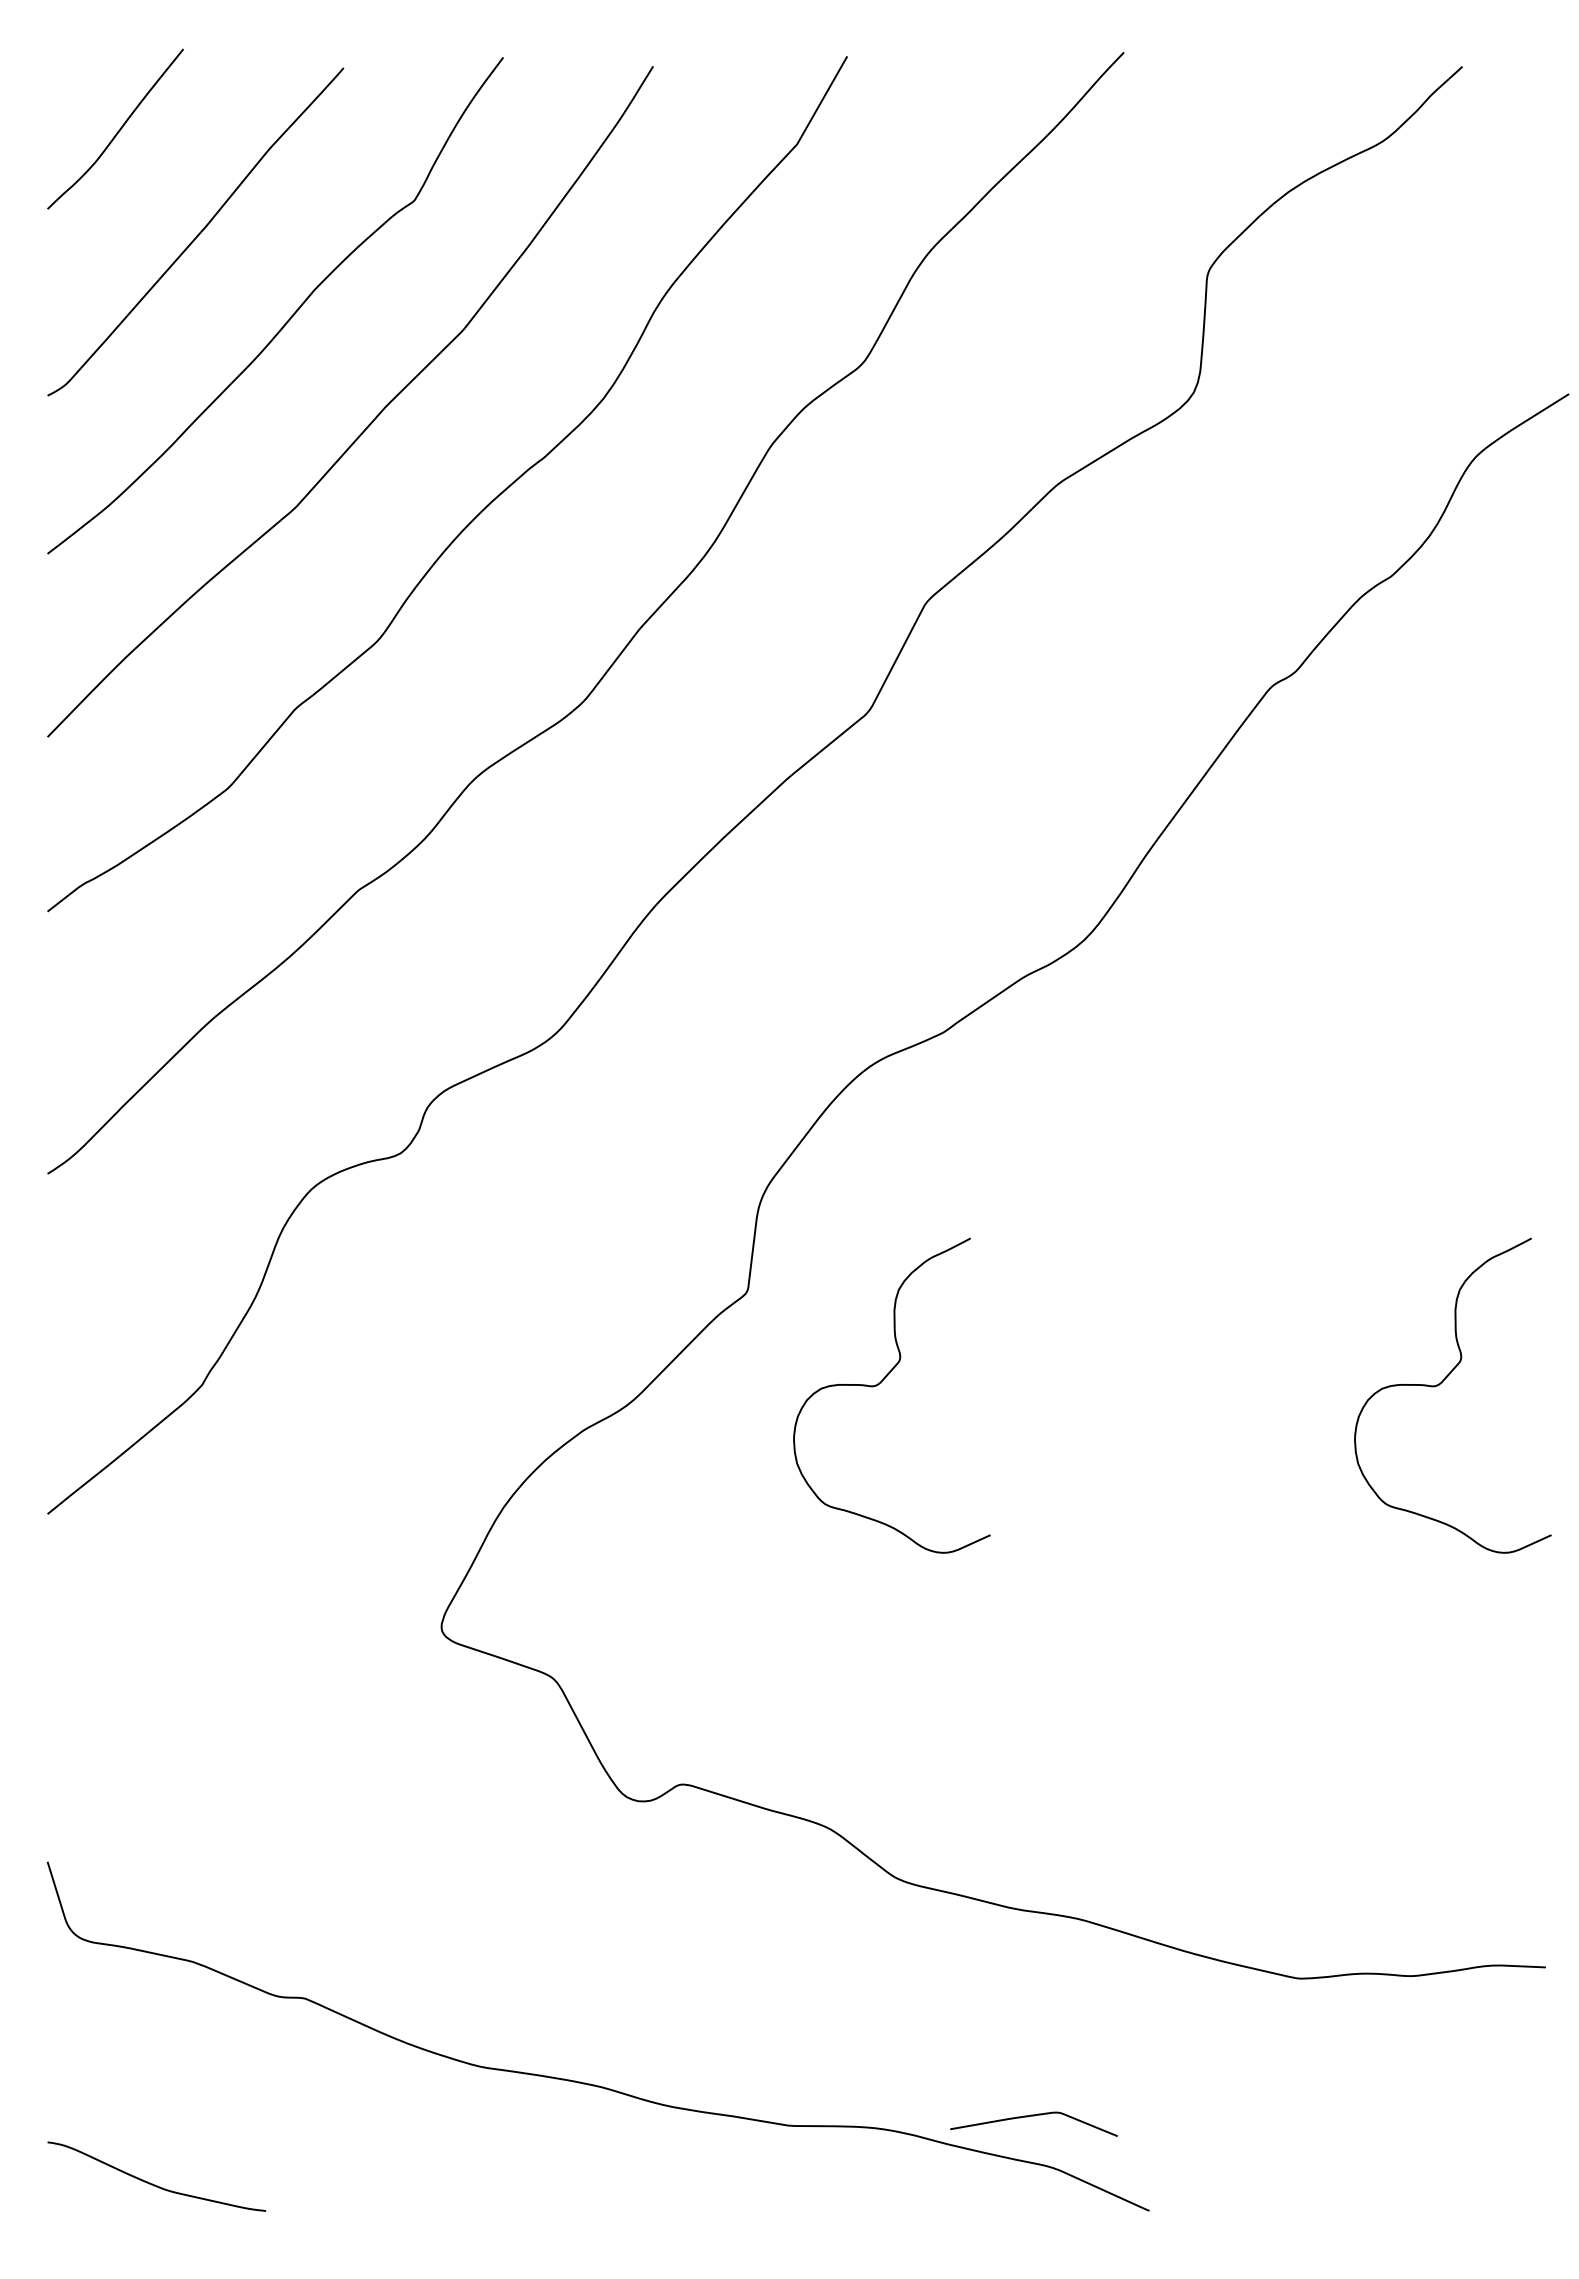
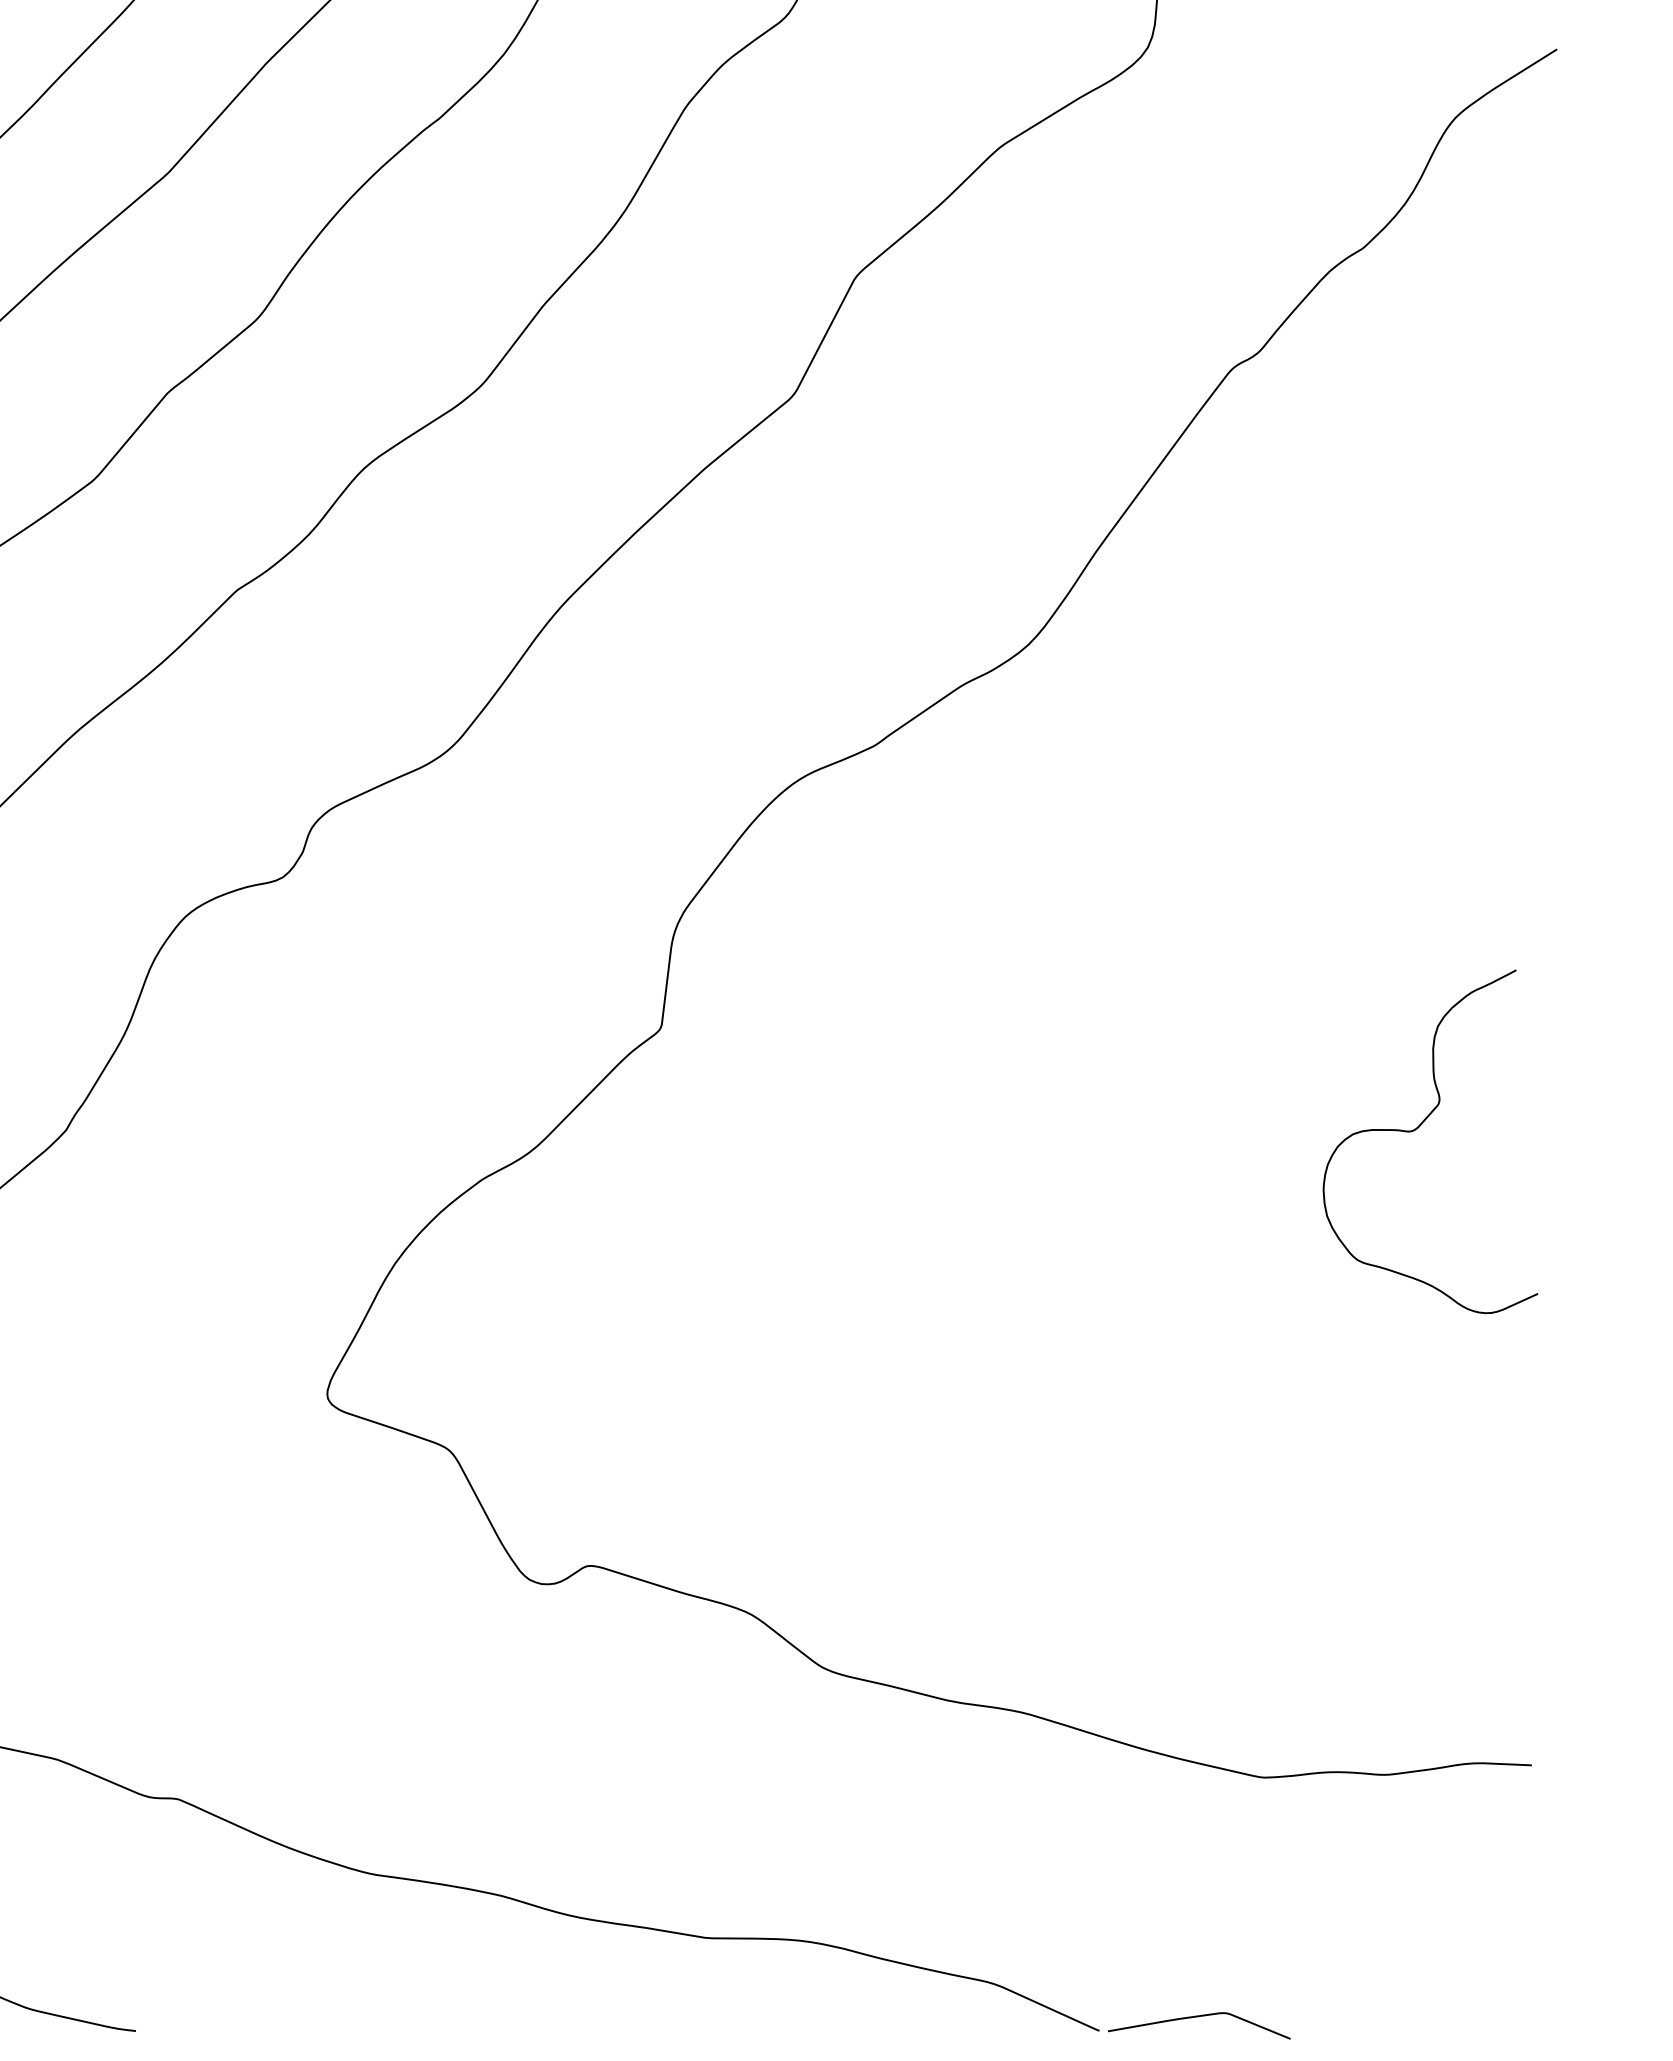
curve: (881, 1383) -> (807, 1128), removed
curve: (1033, 2116) -> (1198, 2017), moved

